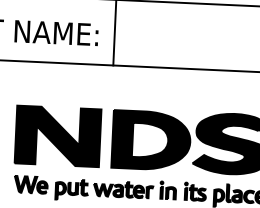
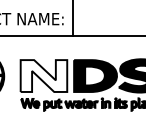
fill: (57, 135) -> (43, 75), removed

